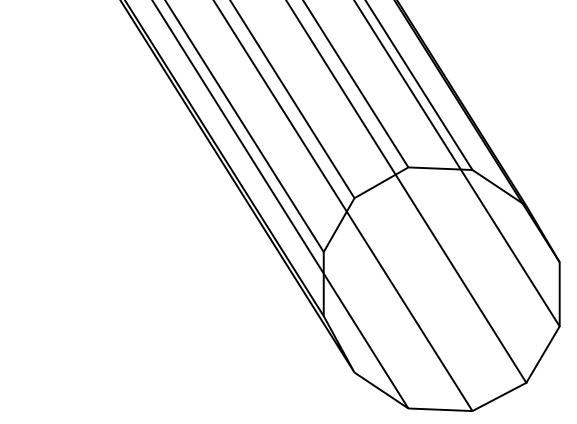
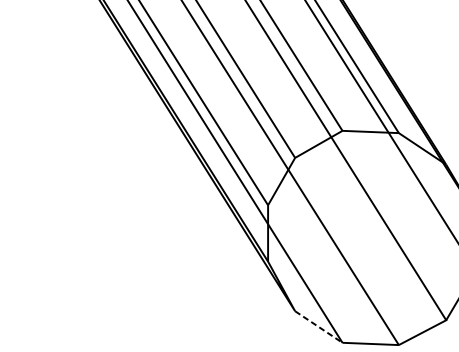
line: (381, 390) -> (318, 326), solid -> dashed

